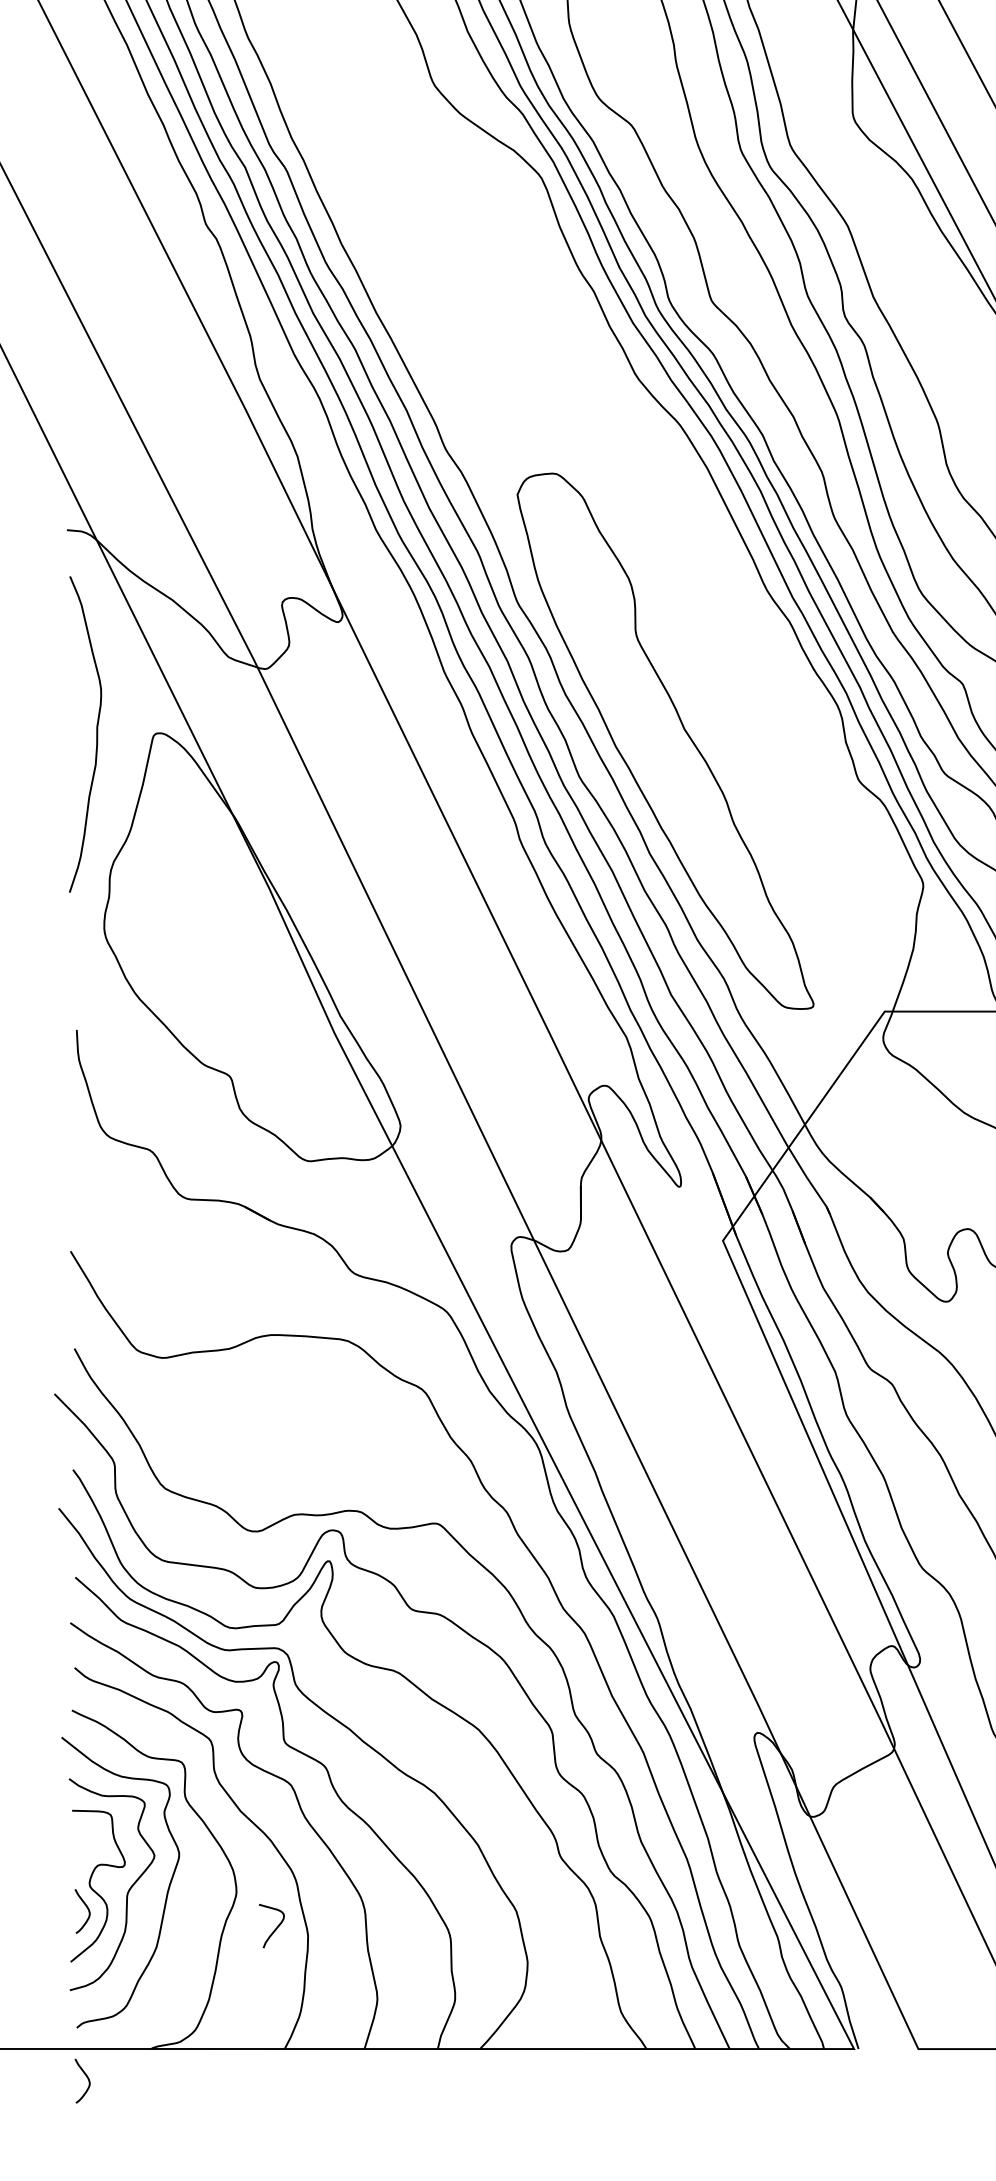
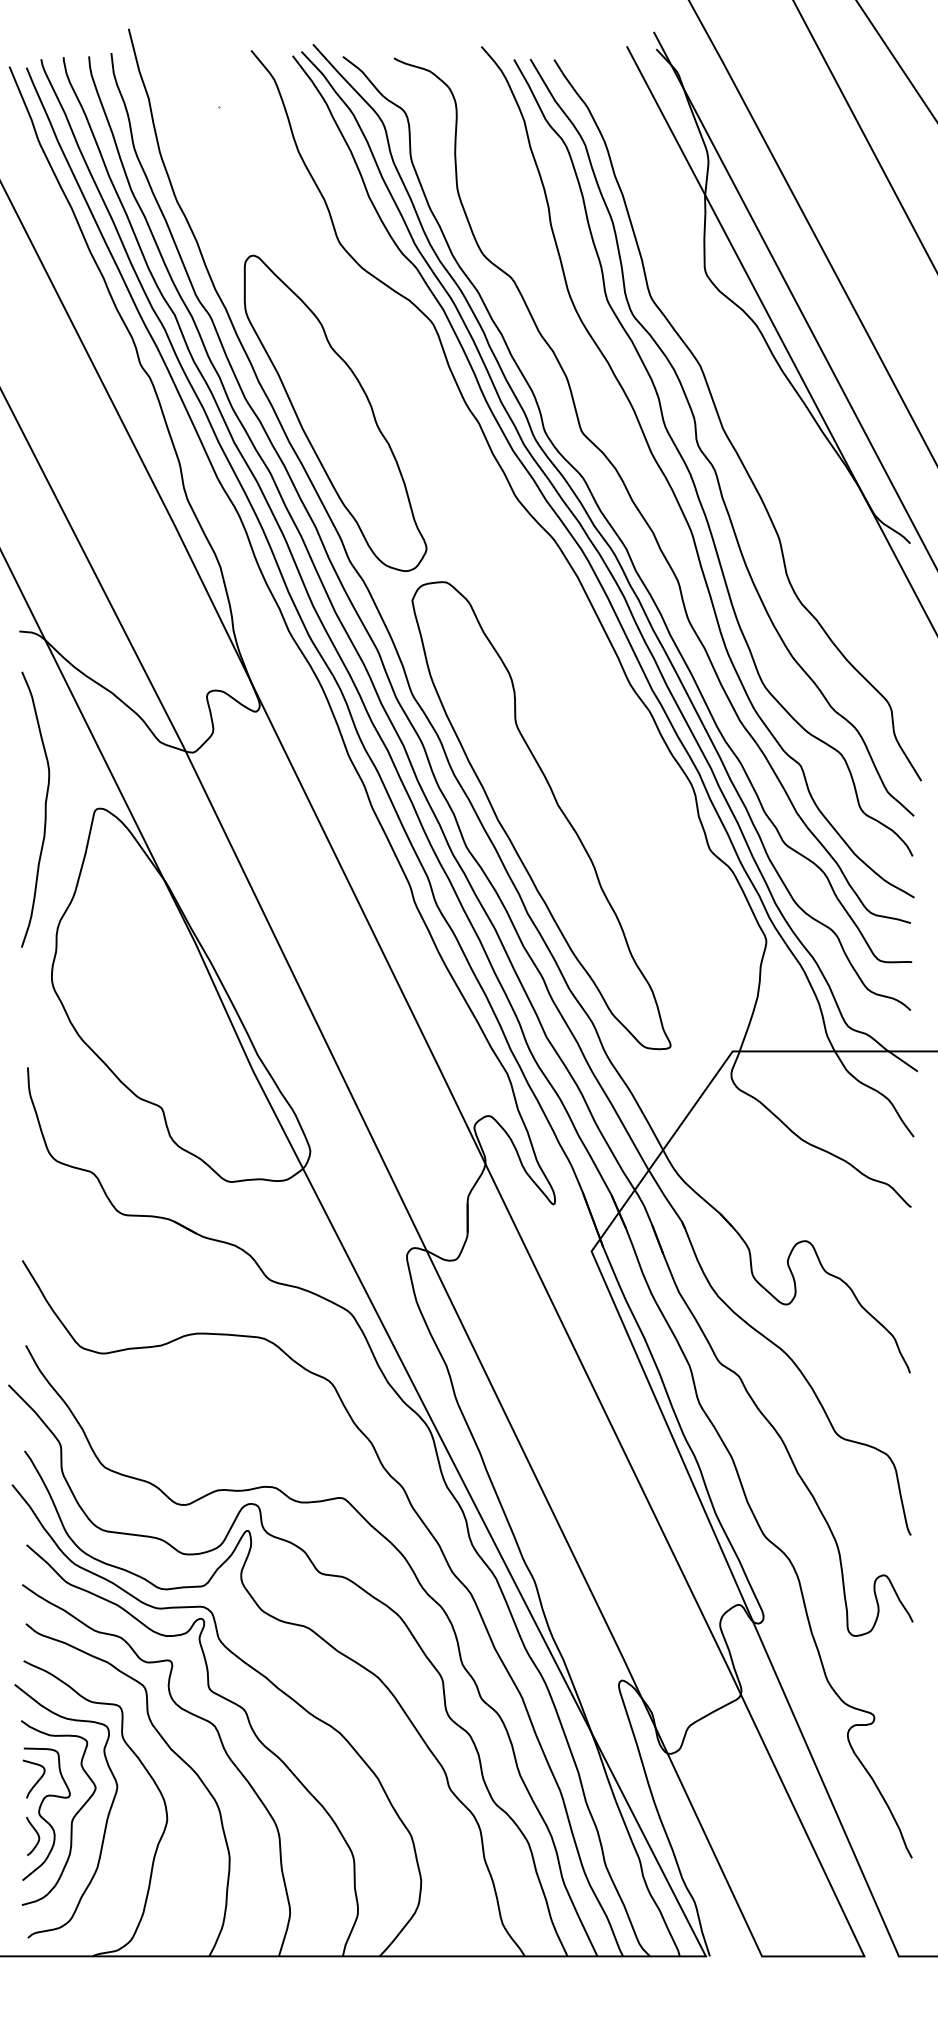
part: (429, 279) -> (335, 412), added
curve: (274, 1928) -> (36, 1781), moved
curve: (85, 2076) -> (35, 1980), removed

